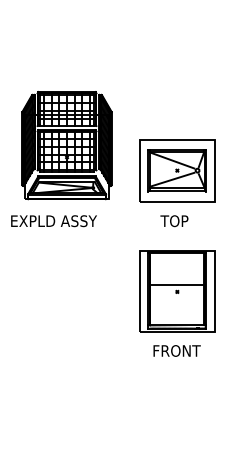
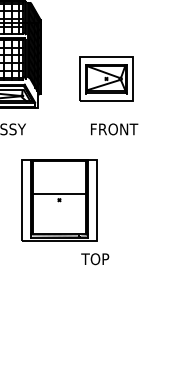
part: (177, 170) -> (106, 78), size x0.7
text: (184, 221) -> (113, 129), TOP -> FRONT
part: (177, 291) -> (59, 199), moved
text: (176, 350) -> (105, 258), FRONT -> TOP

